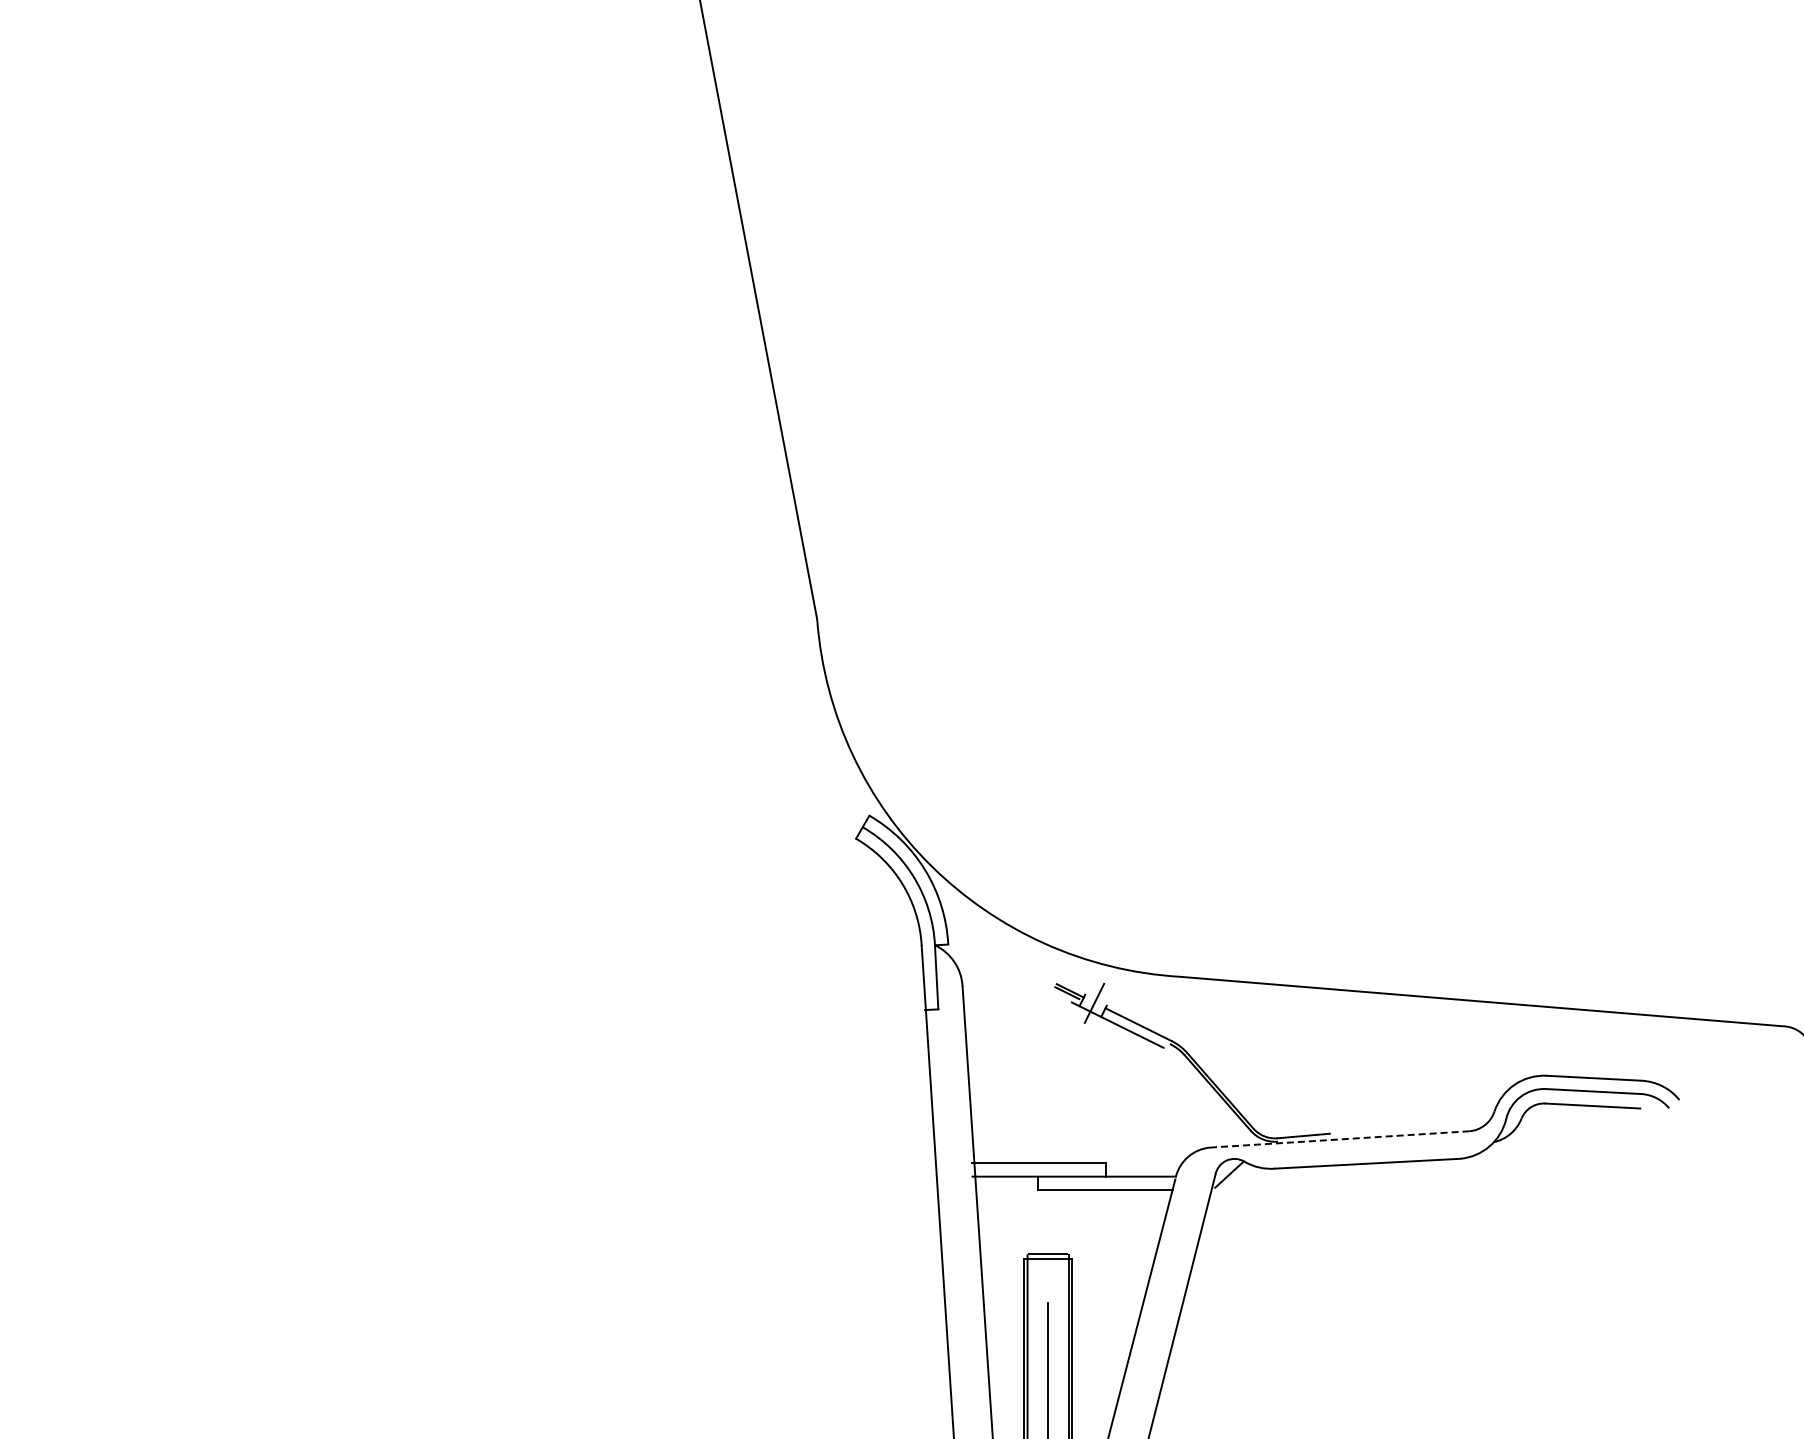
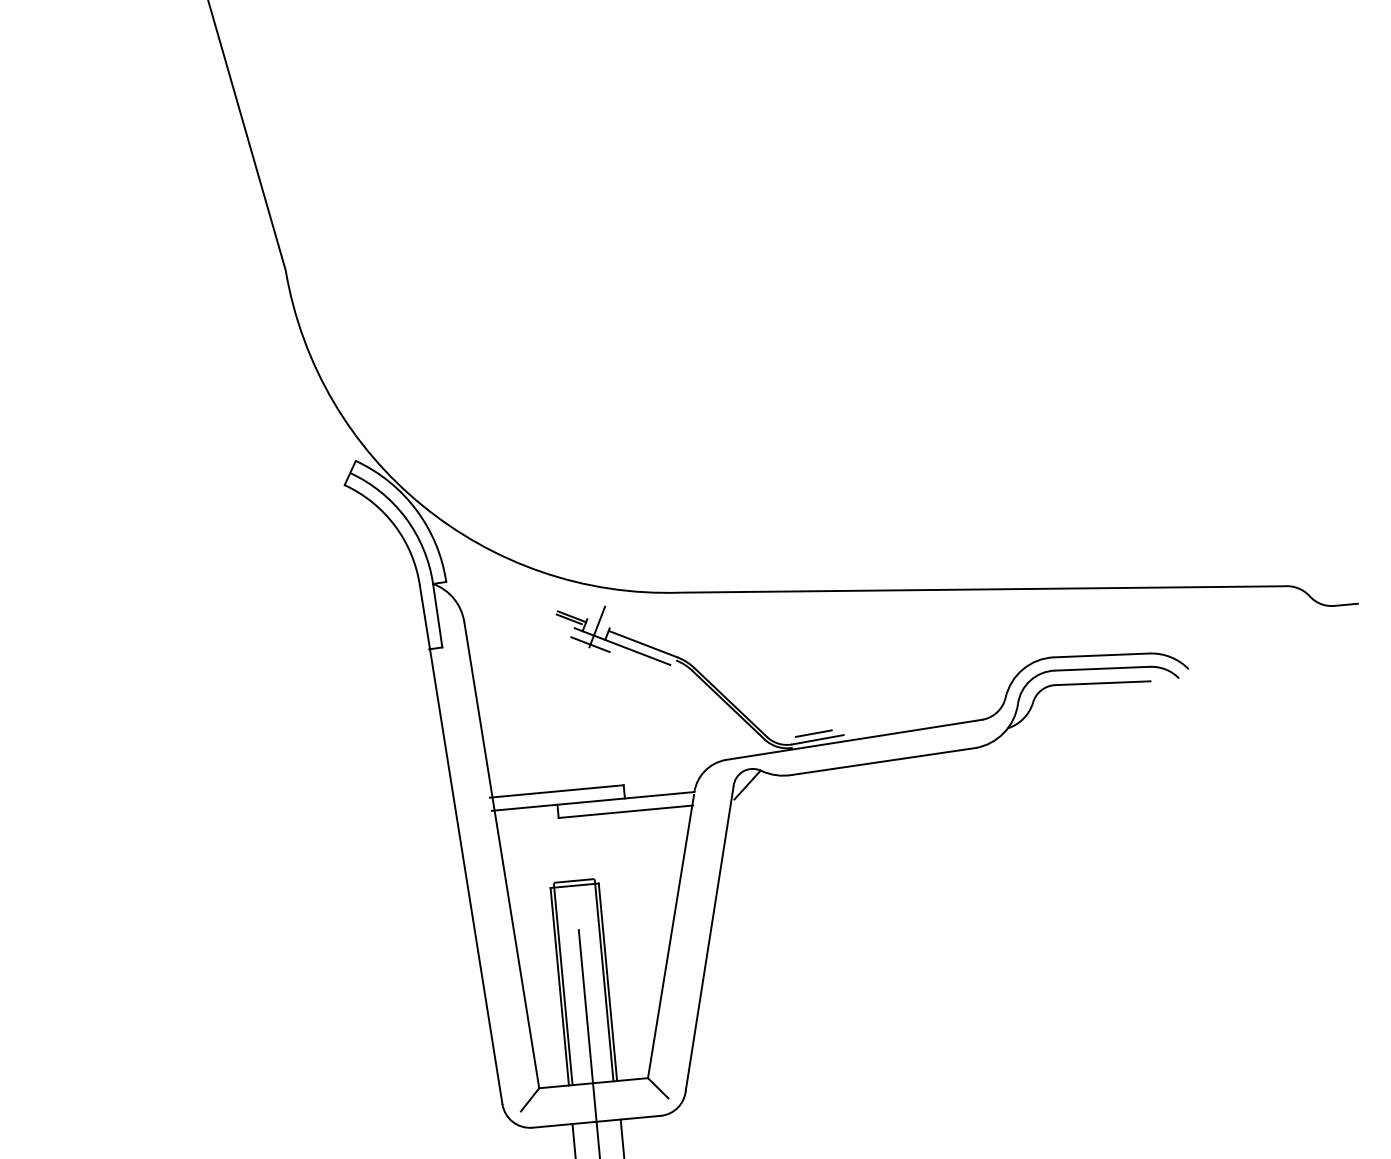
line: (1085, 1020) -> (589, 644), added
line: (1300, 1129) -> (814, 733), added
line: (1339, 1139) -> (853, 739), dashed -> solid

